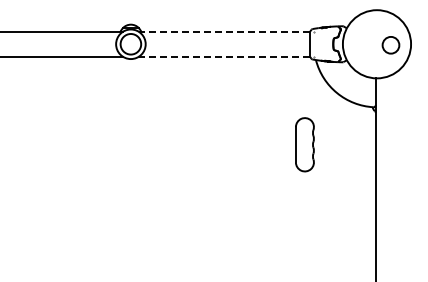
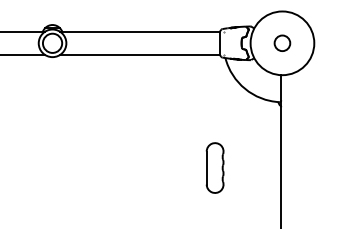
line: (224, 32) -> (139, 32), dashed -> solid
circle: (390, 45) -> (281, 43), moved
line: (224, 56) -> (139, 54), dashed -> solid
part: (304, 144) -> (214, 167), moved

